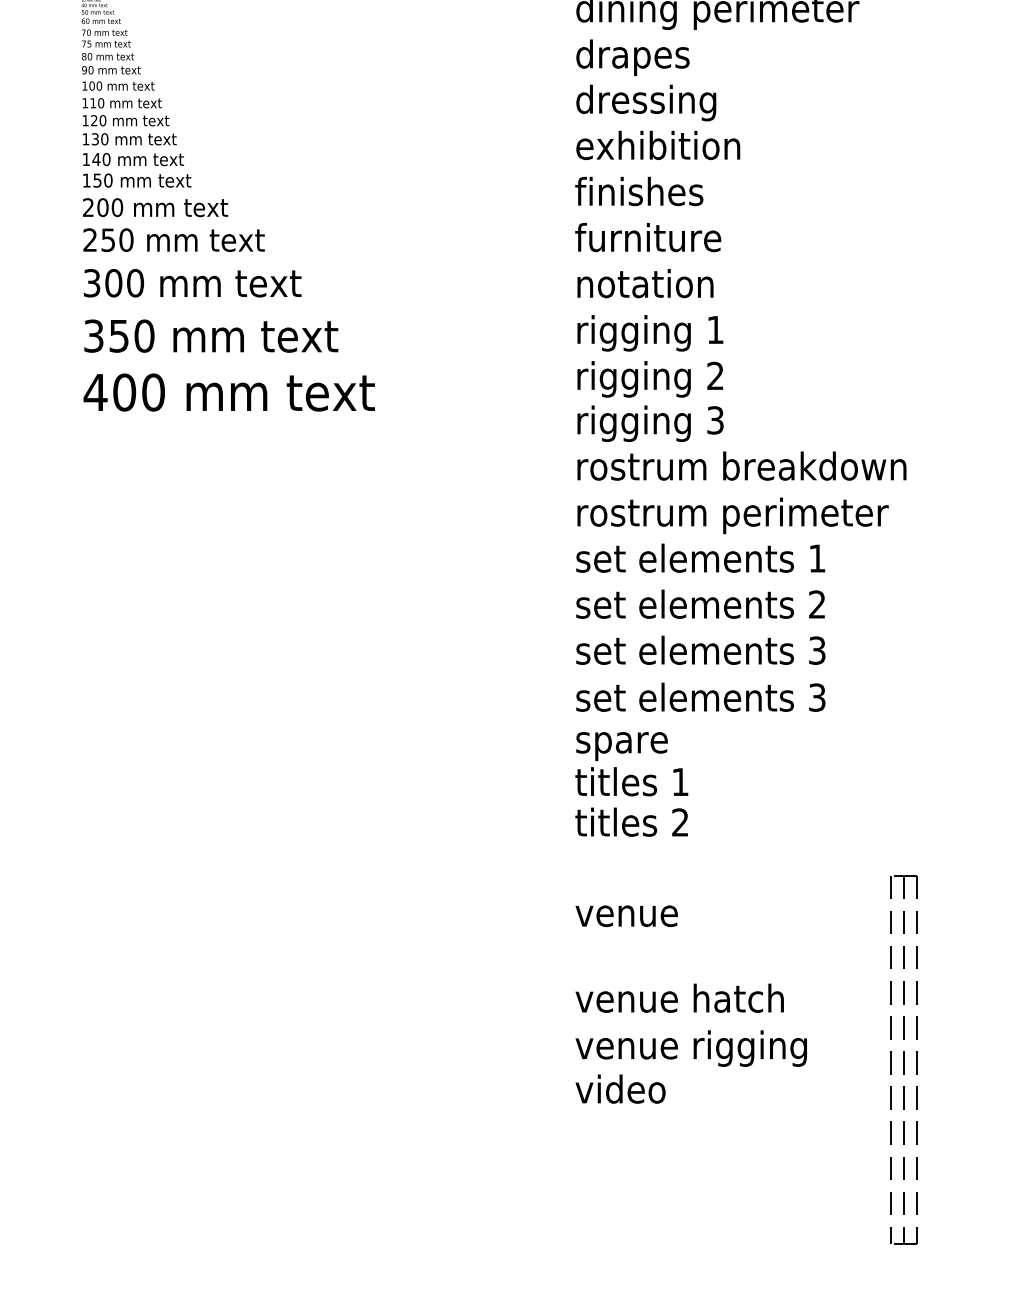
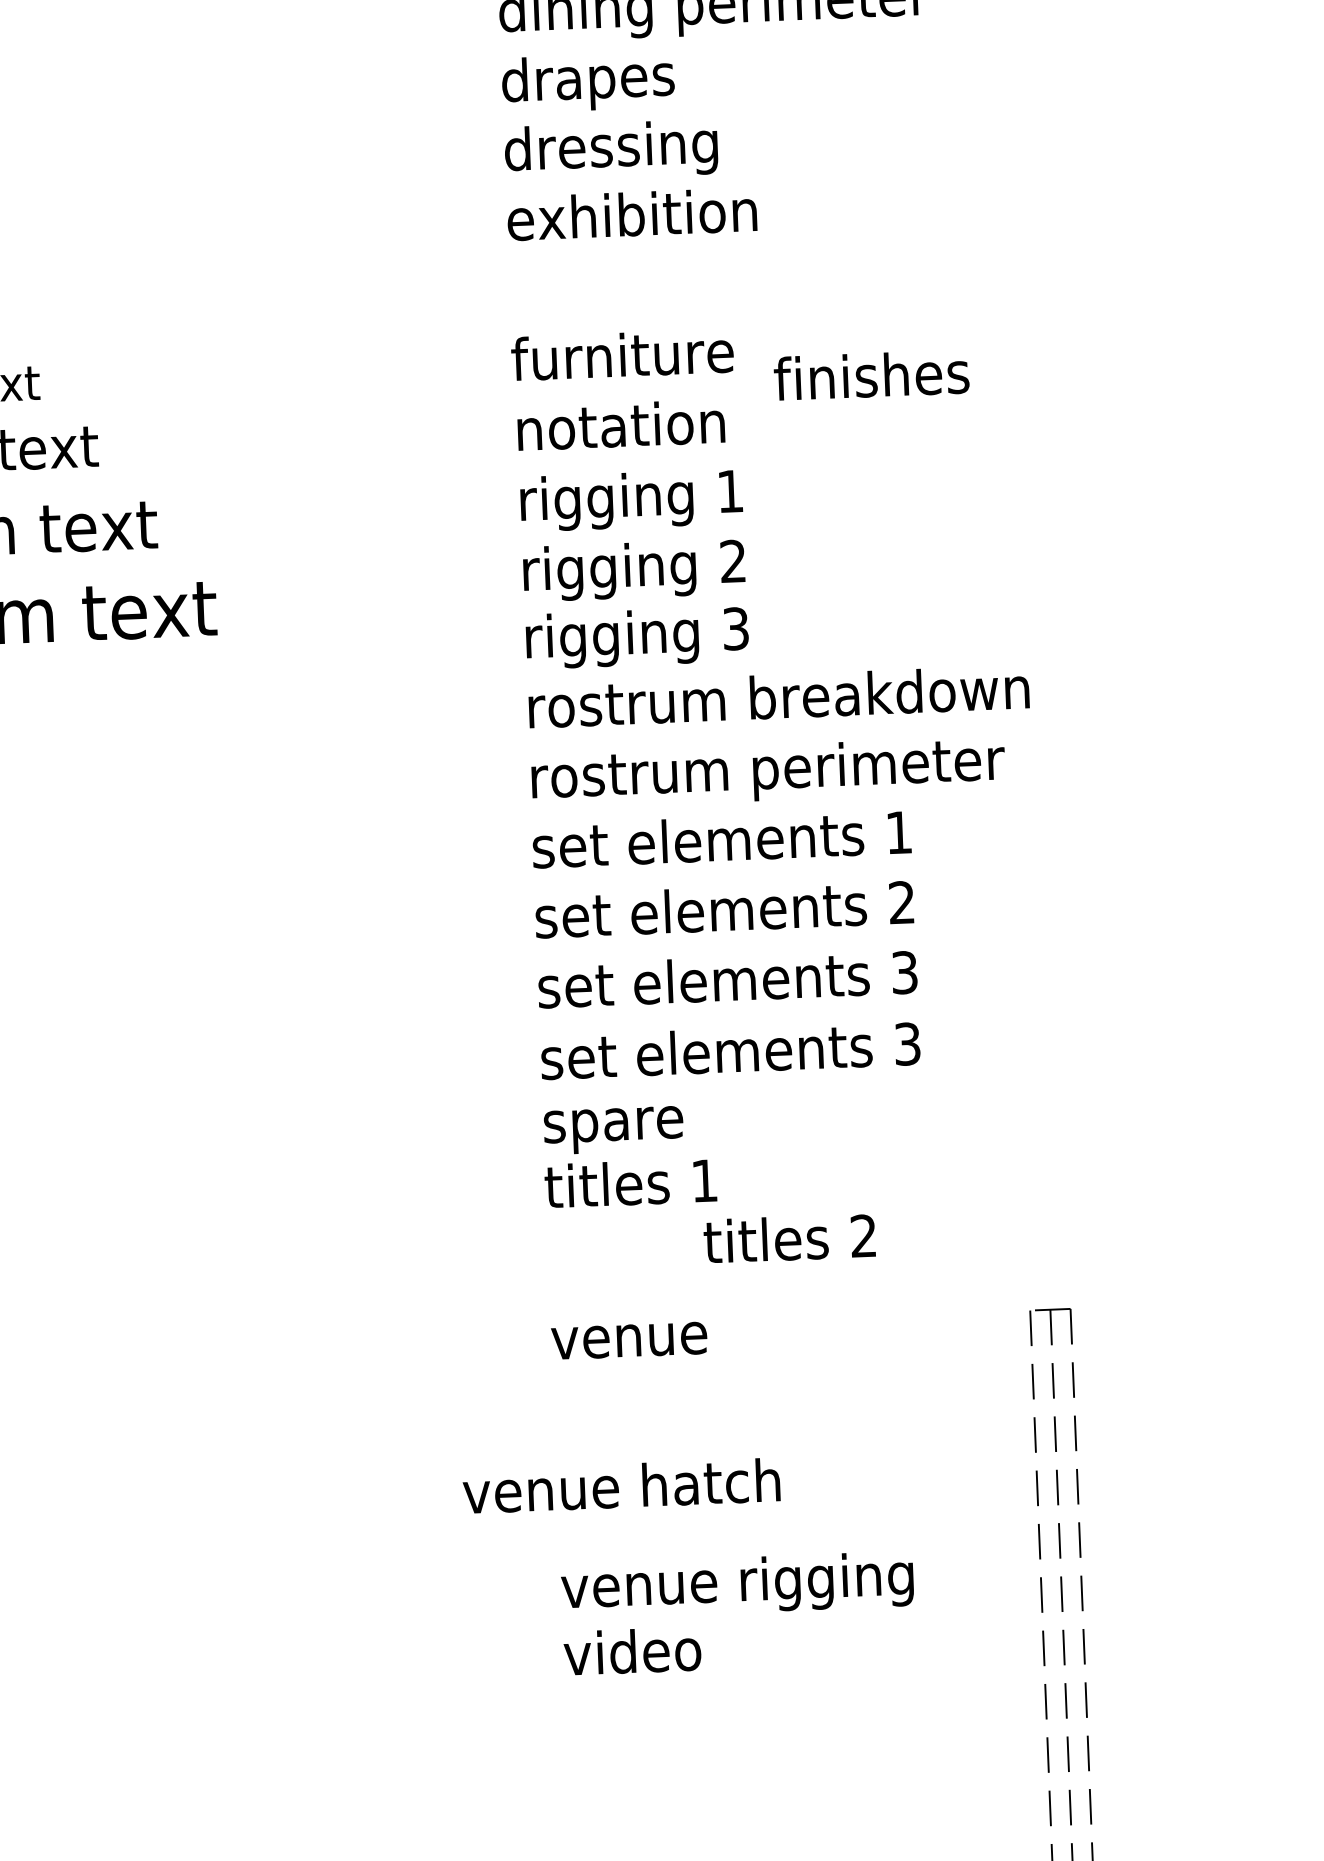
text: (639, 191) -> (871, 375), moved
text: (631, 821) -> (789, 1237), moved
text: (626, 916) -> (629, 1341), moved
text: (679, 997) -> (621, 1484), moved

